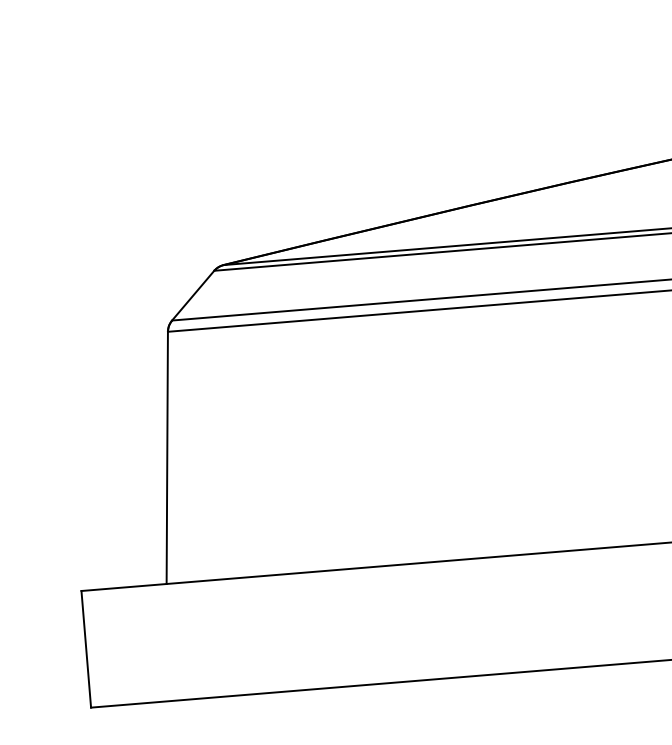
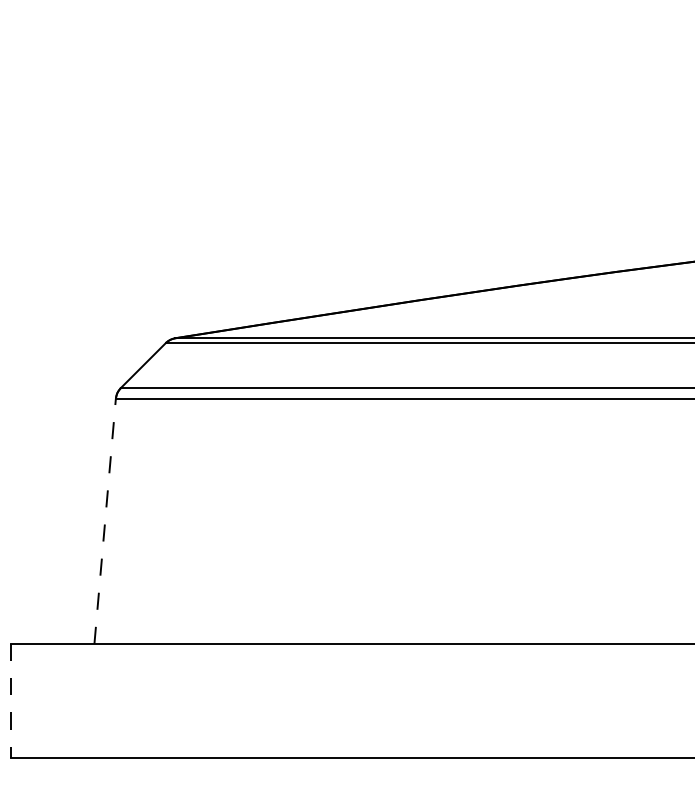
line: (167, 457) -> (105, 520), solid -> dashed
line: (86, 649) -> (11, 701), solid -> dashed

